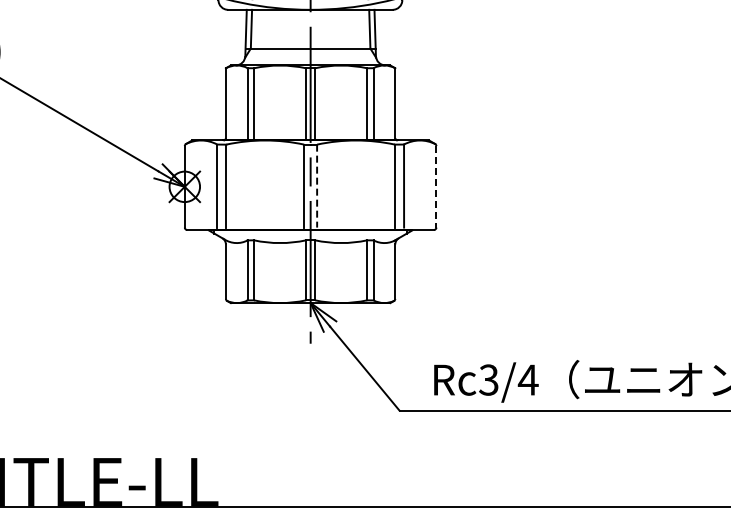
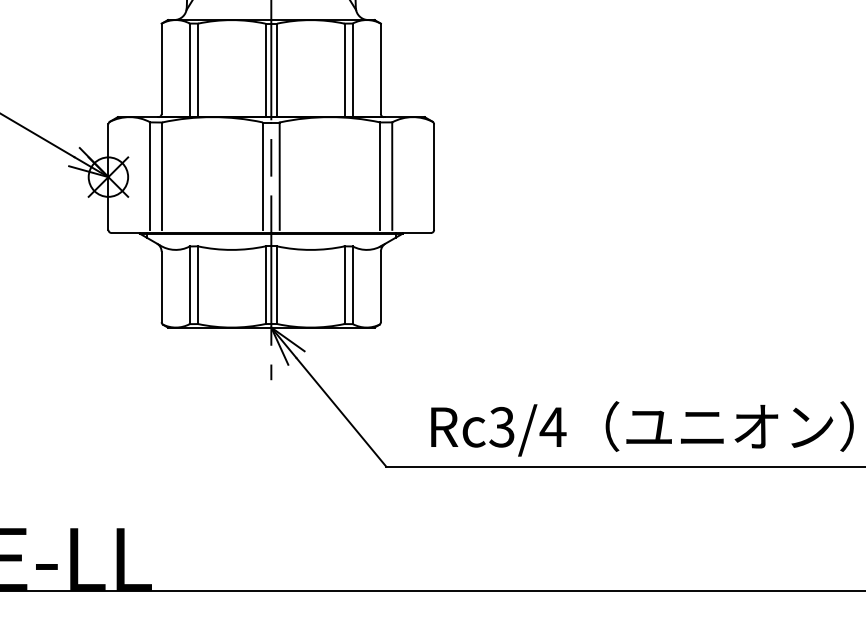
line: (317, 186) -> (280, 176), dashed -> solid
line: (436, 186) -> (434, 176), dashed -> solid

